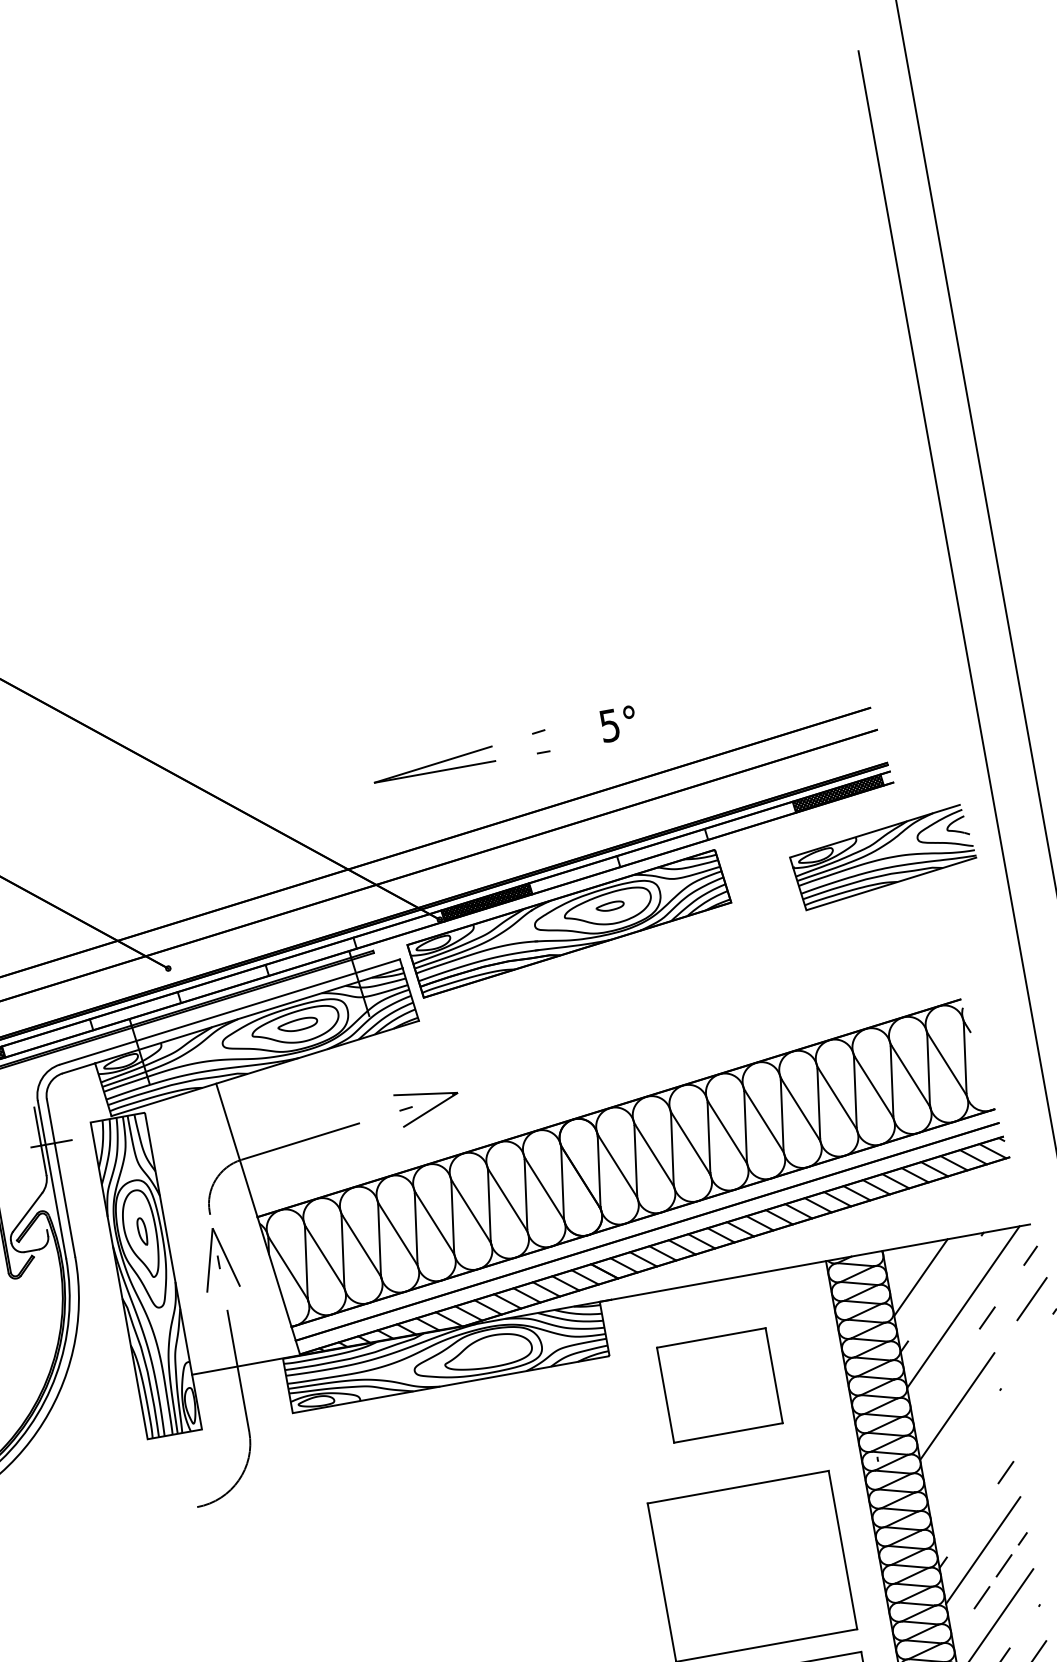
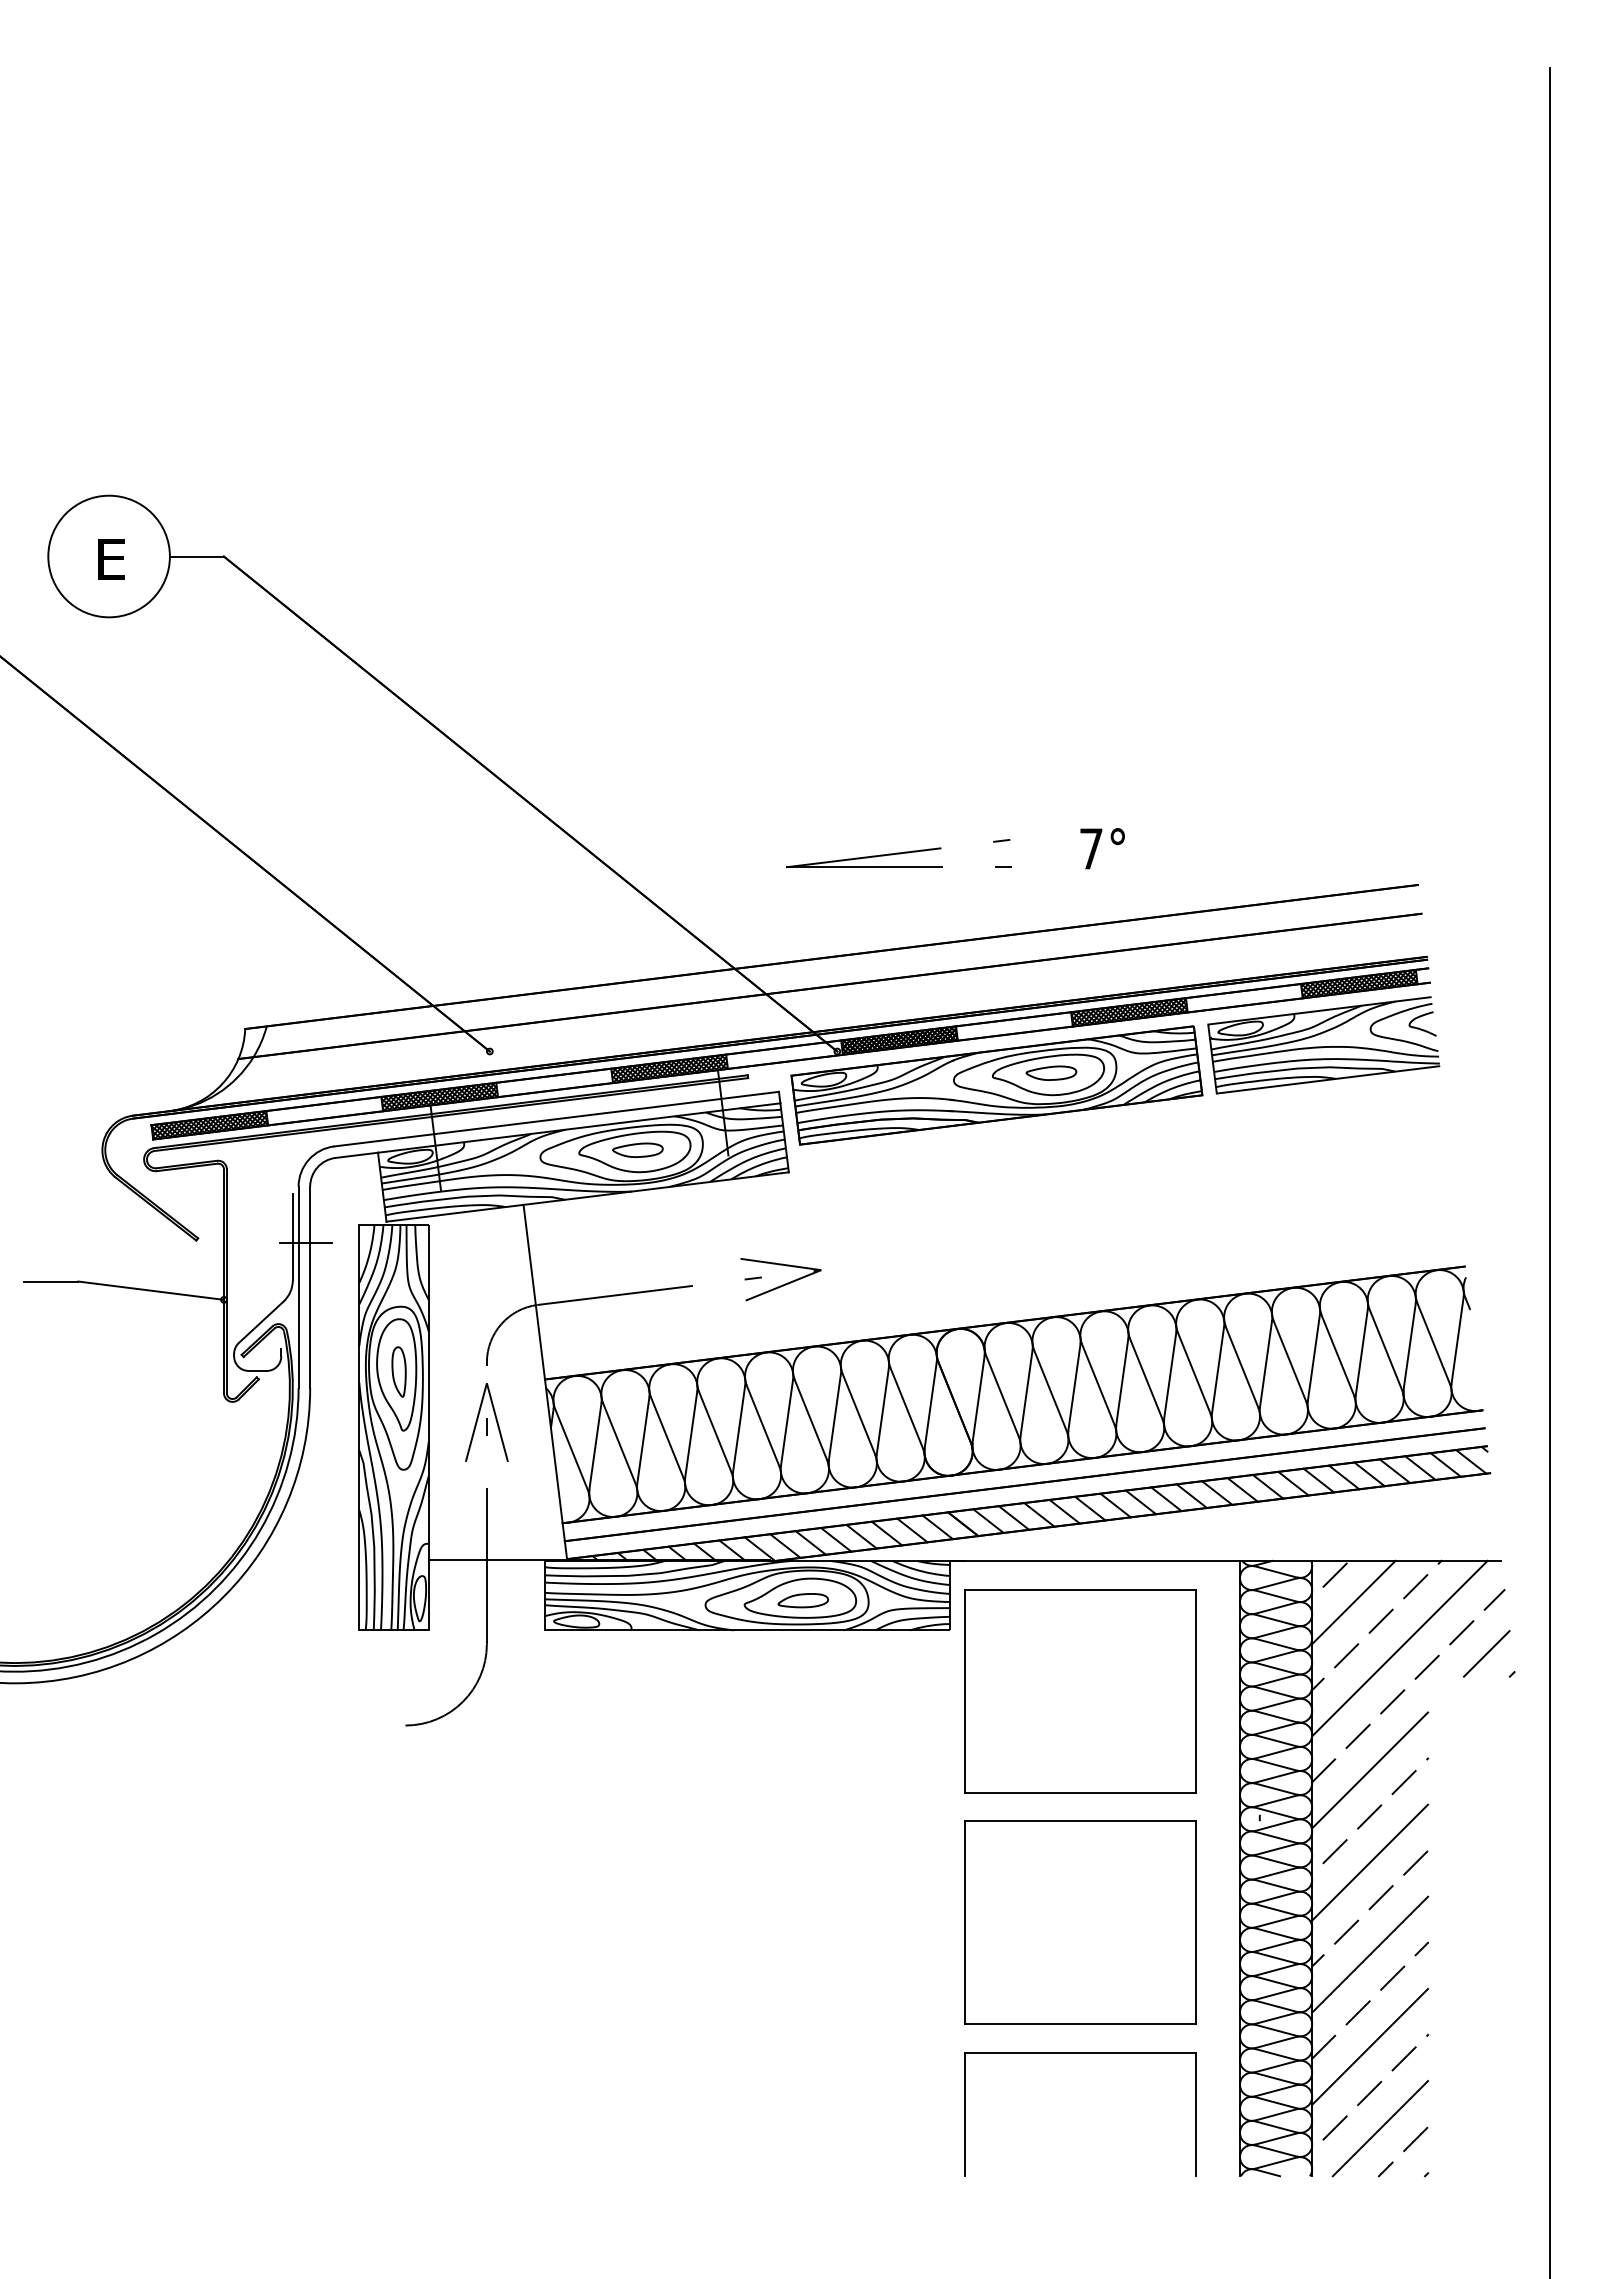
text: (609, 725) -> (1091, 848), 5° -> 7°
hatch: (662, 848) -> (1129, 1012), added
part: (883, 857) -> (1323, 1045), moved
part: (610, 905) -> (1051, 1072), size x1.43
hatch: (311, 956) -> (669, 1068), added
hatch: (135, 1011) -> (439, 1097), added
part: (141, 1231) -> (398, 1371), size x1.43
line: (966, 1256) -> (1415, 1586), added
line: (901, 1258) -> (1334, 1574), added
line: (1009, 1285) -> (1461, 1632), added
line: (944, 1287) -> (1380, 1620), added
line: (922, 1320) -> (1346, 1655), added
line: (965, 1349) -> (1392, 1701), added
part: (489, 1353) -> (802, 1600), added
line: (942, 1381) -> (1357, 1735), added
part: (719, 1385) -> (1080, 1691), size x1.67
line: (985, 1411) -> (1403, 1782), added
line: (920, 1413) -> (1323, 1770), added
line: (963, 1442) -> (1369, 1816), added
line: (940, 1474) -> (1334, 1851), added
line: (970, 1478) -> (1370, 1862), added
line: (983, 1504) -> (1380, 1897), added
line: (961, 1535) -> (1346, 1931), added
line: (1023, 1627) -> (1403, 2058), added
line: (959, 1628) -> (1323, 2046), added

